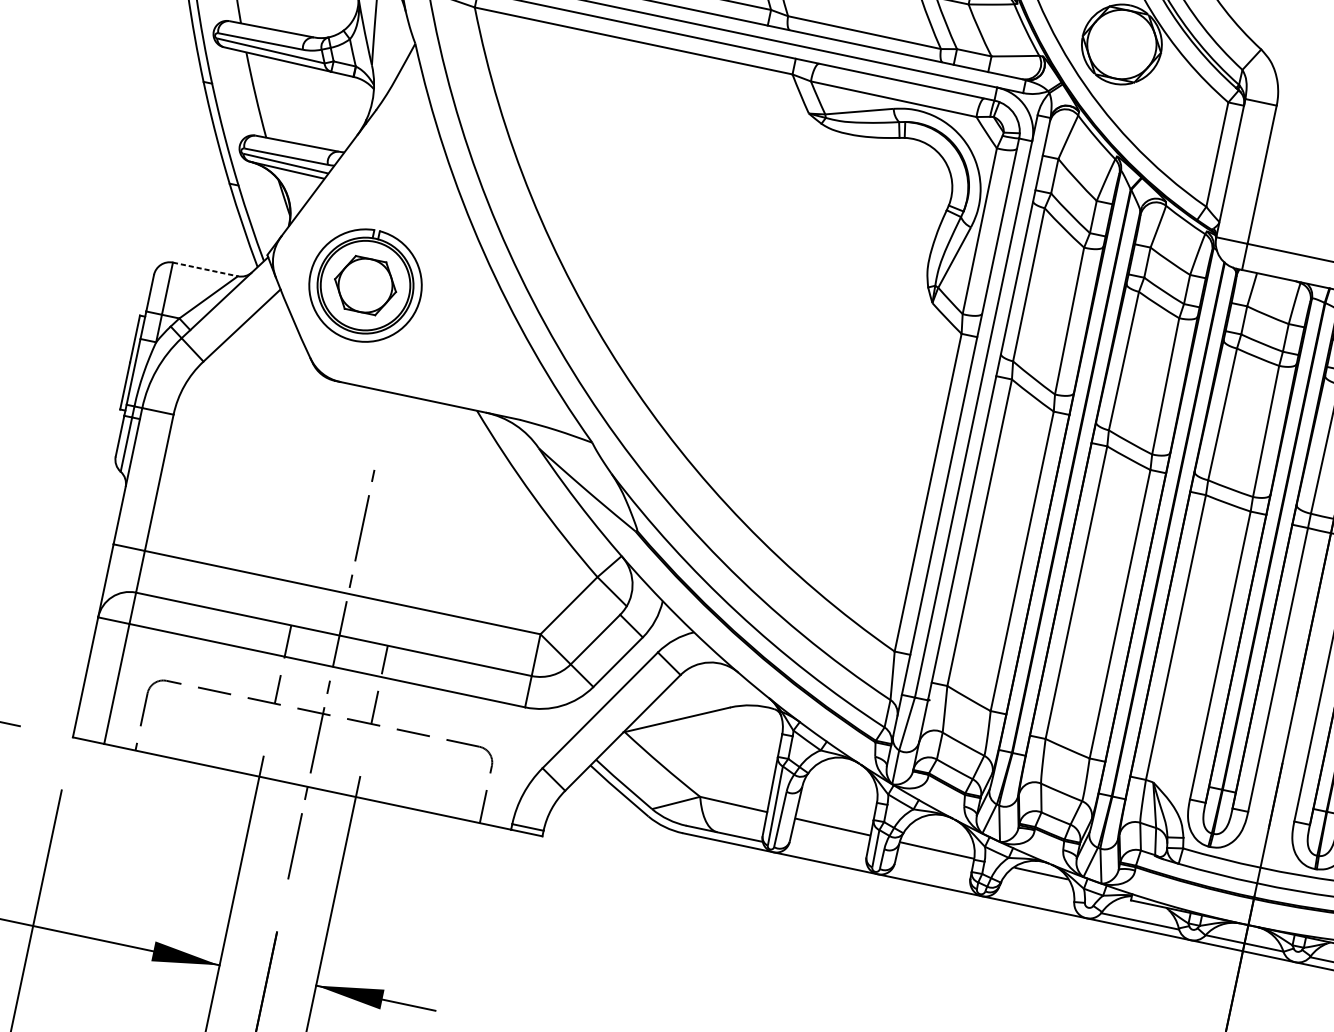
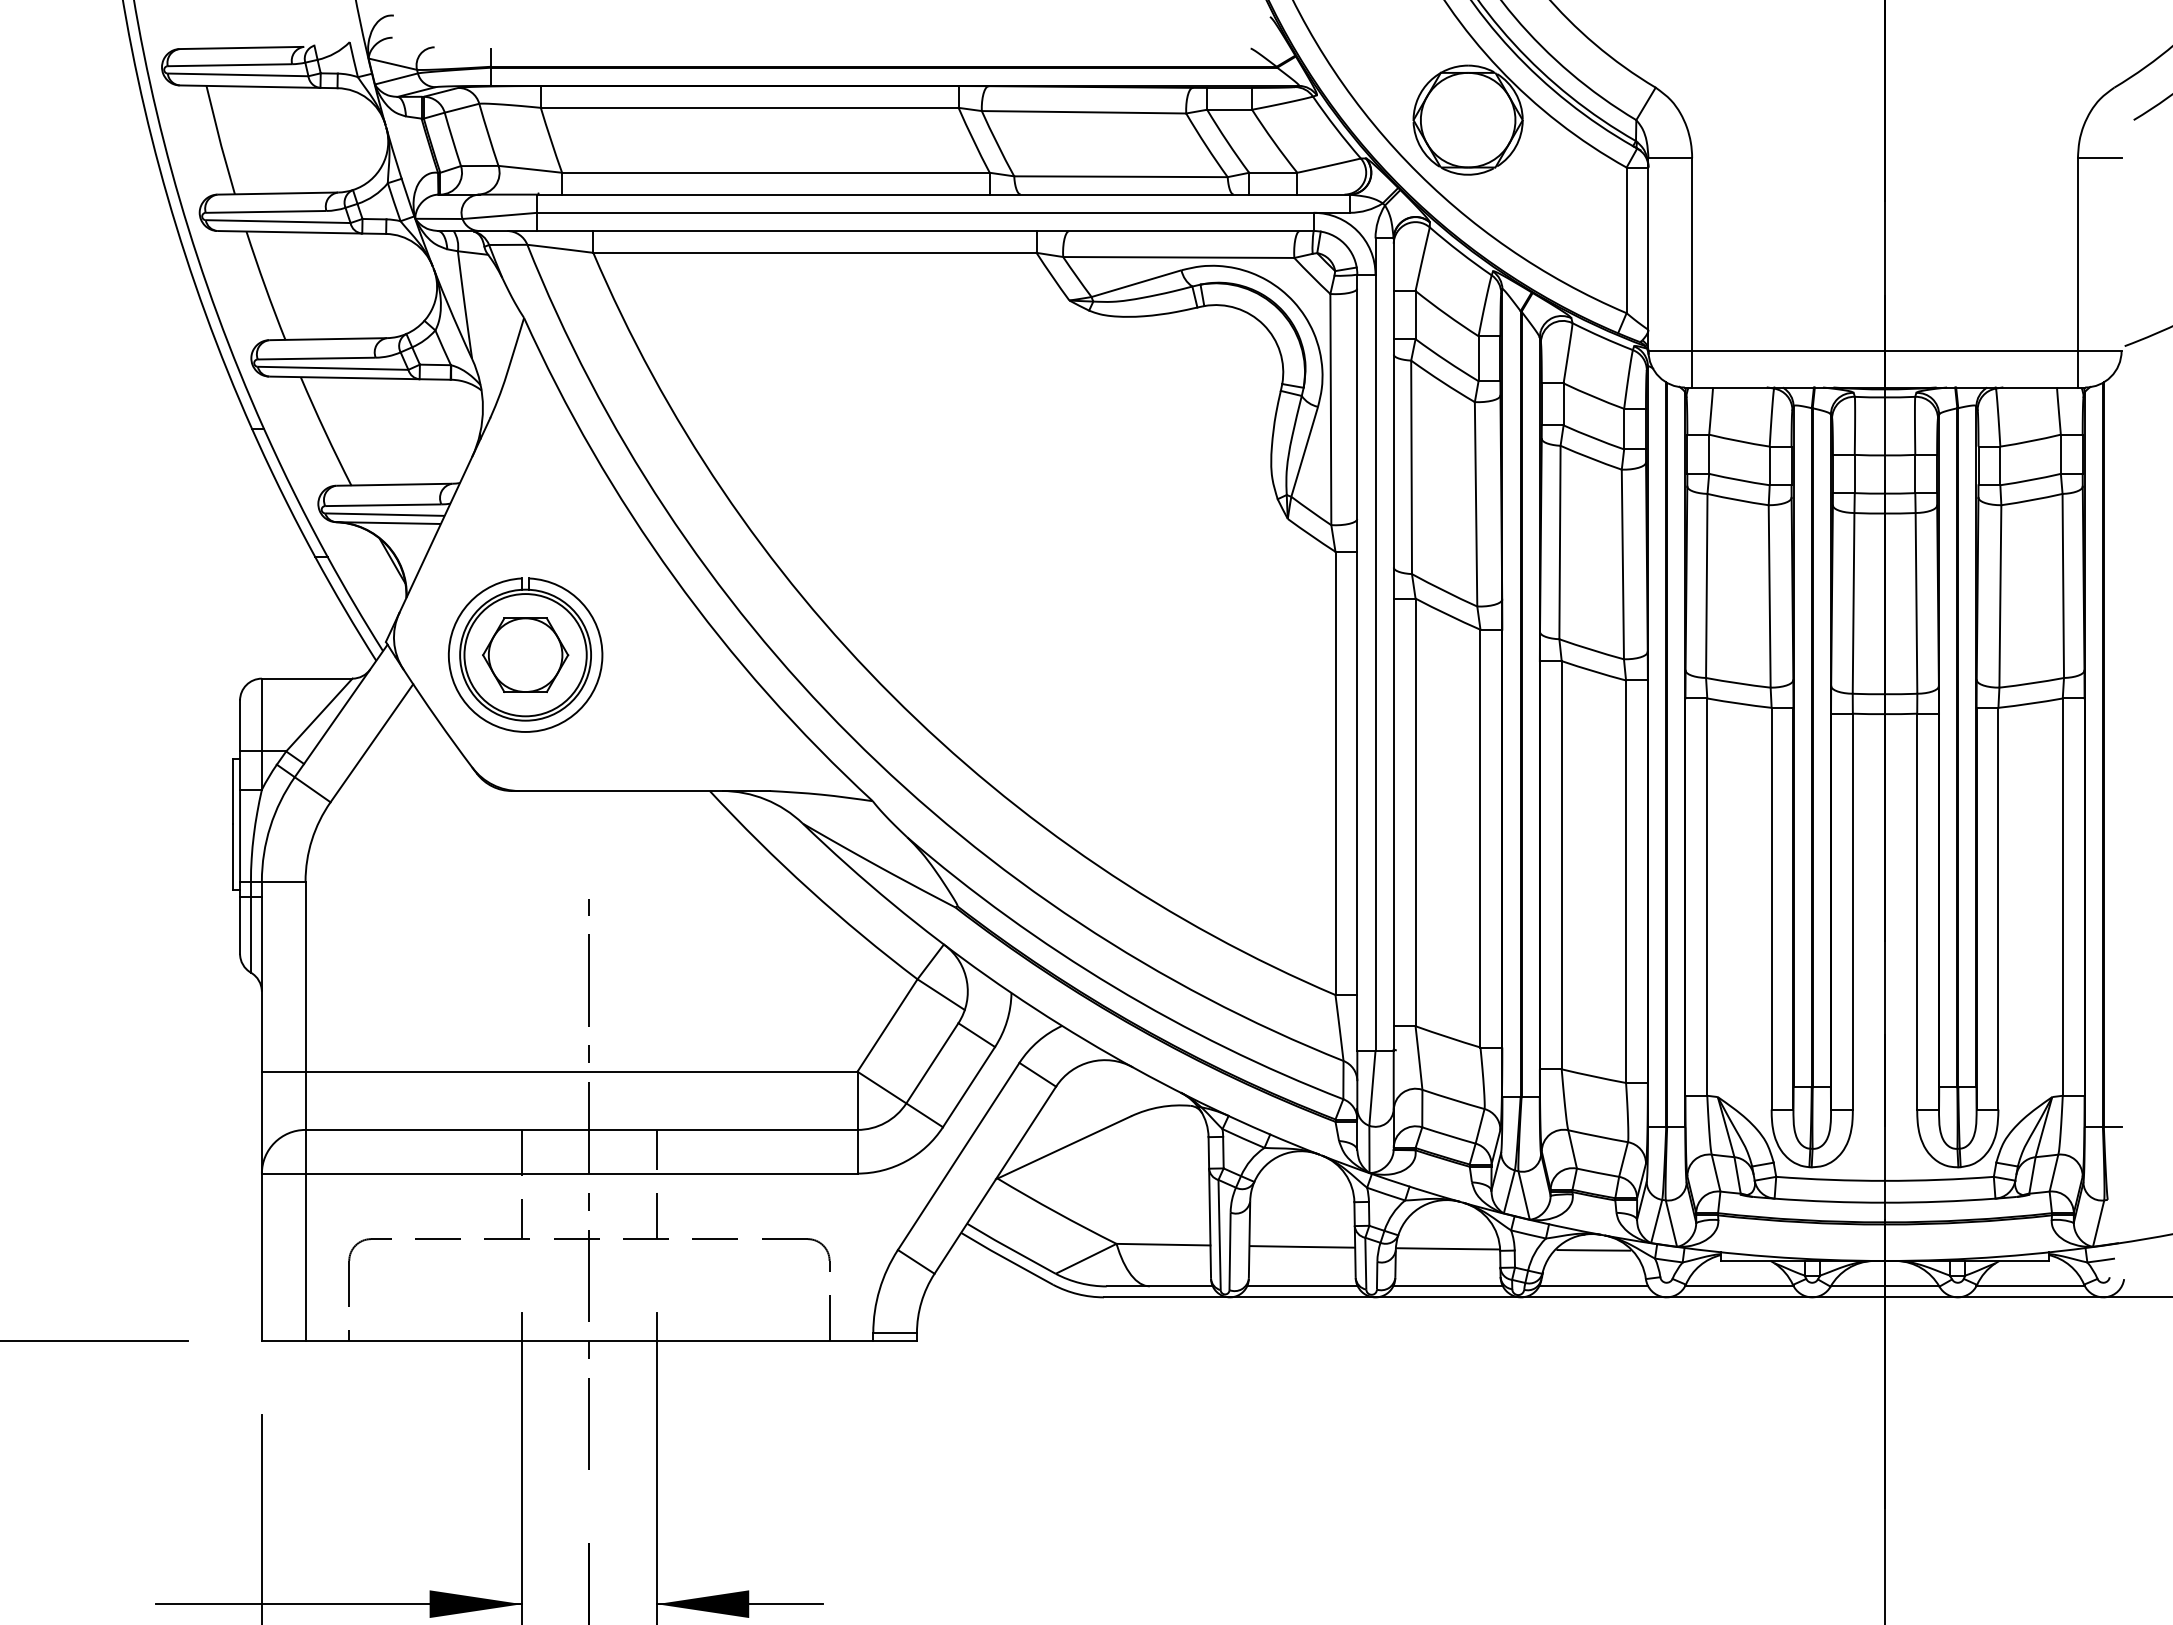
line: (205, 269) -> (307, 678), dashed -> solid
line: (826, 855) -> (1301, 1286), added
line: (930, 877) -> (1447, 1286), added
line: (1035, 899) -> (1593, 1286), added

